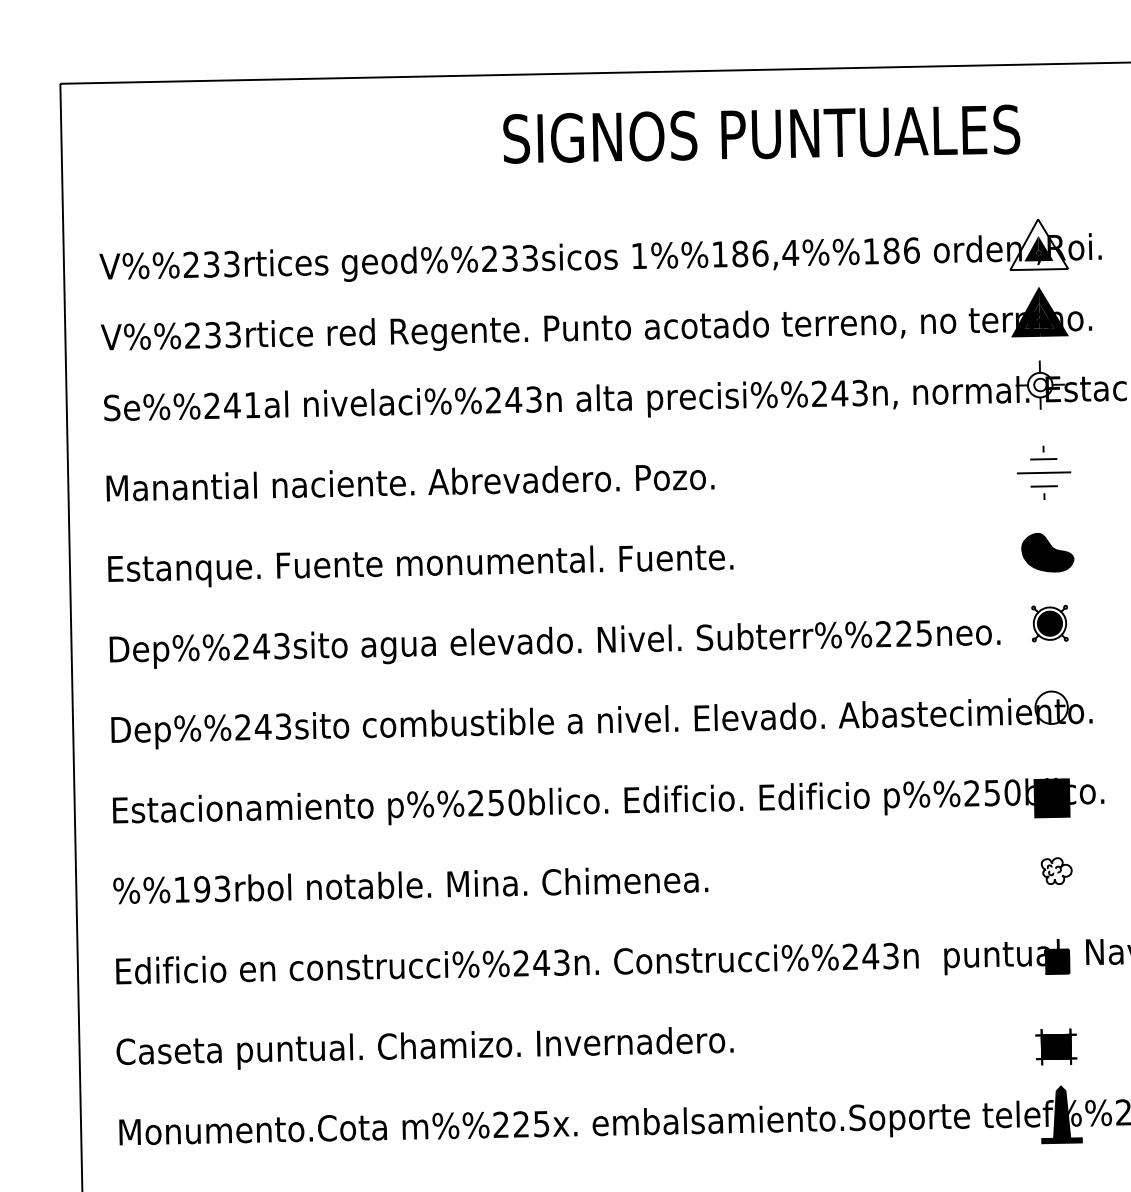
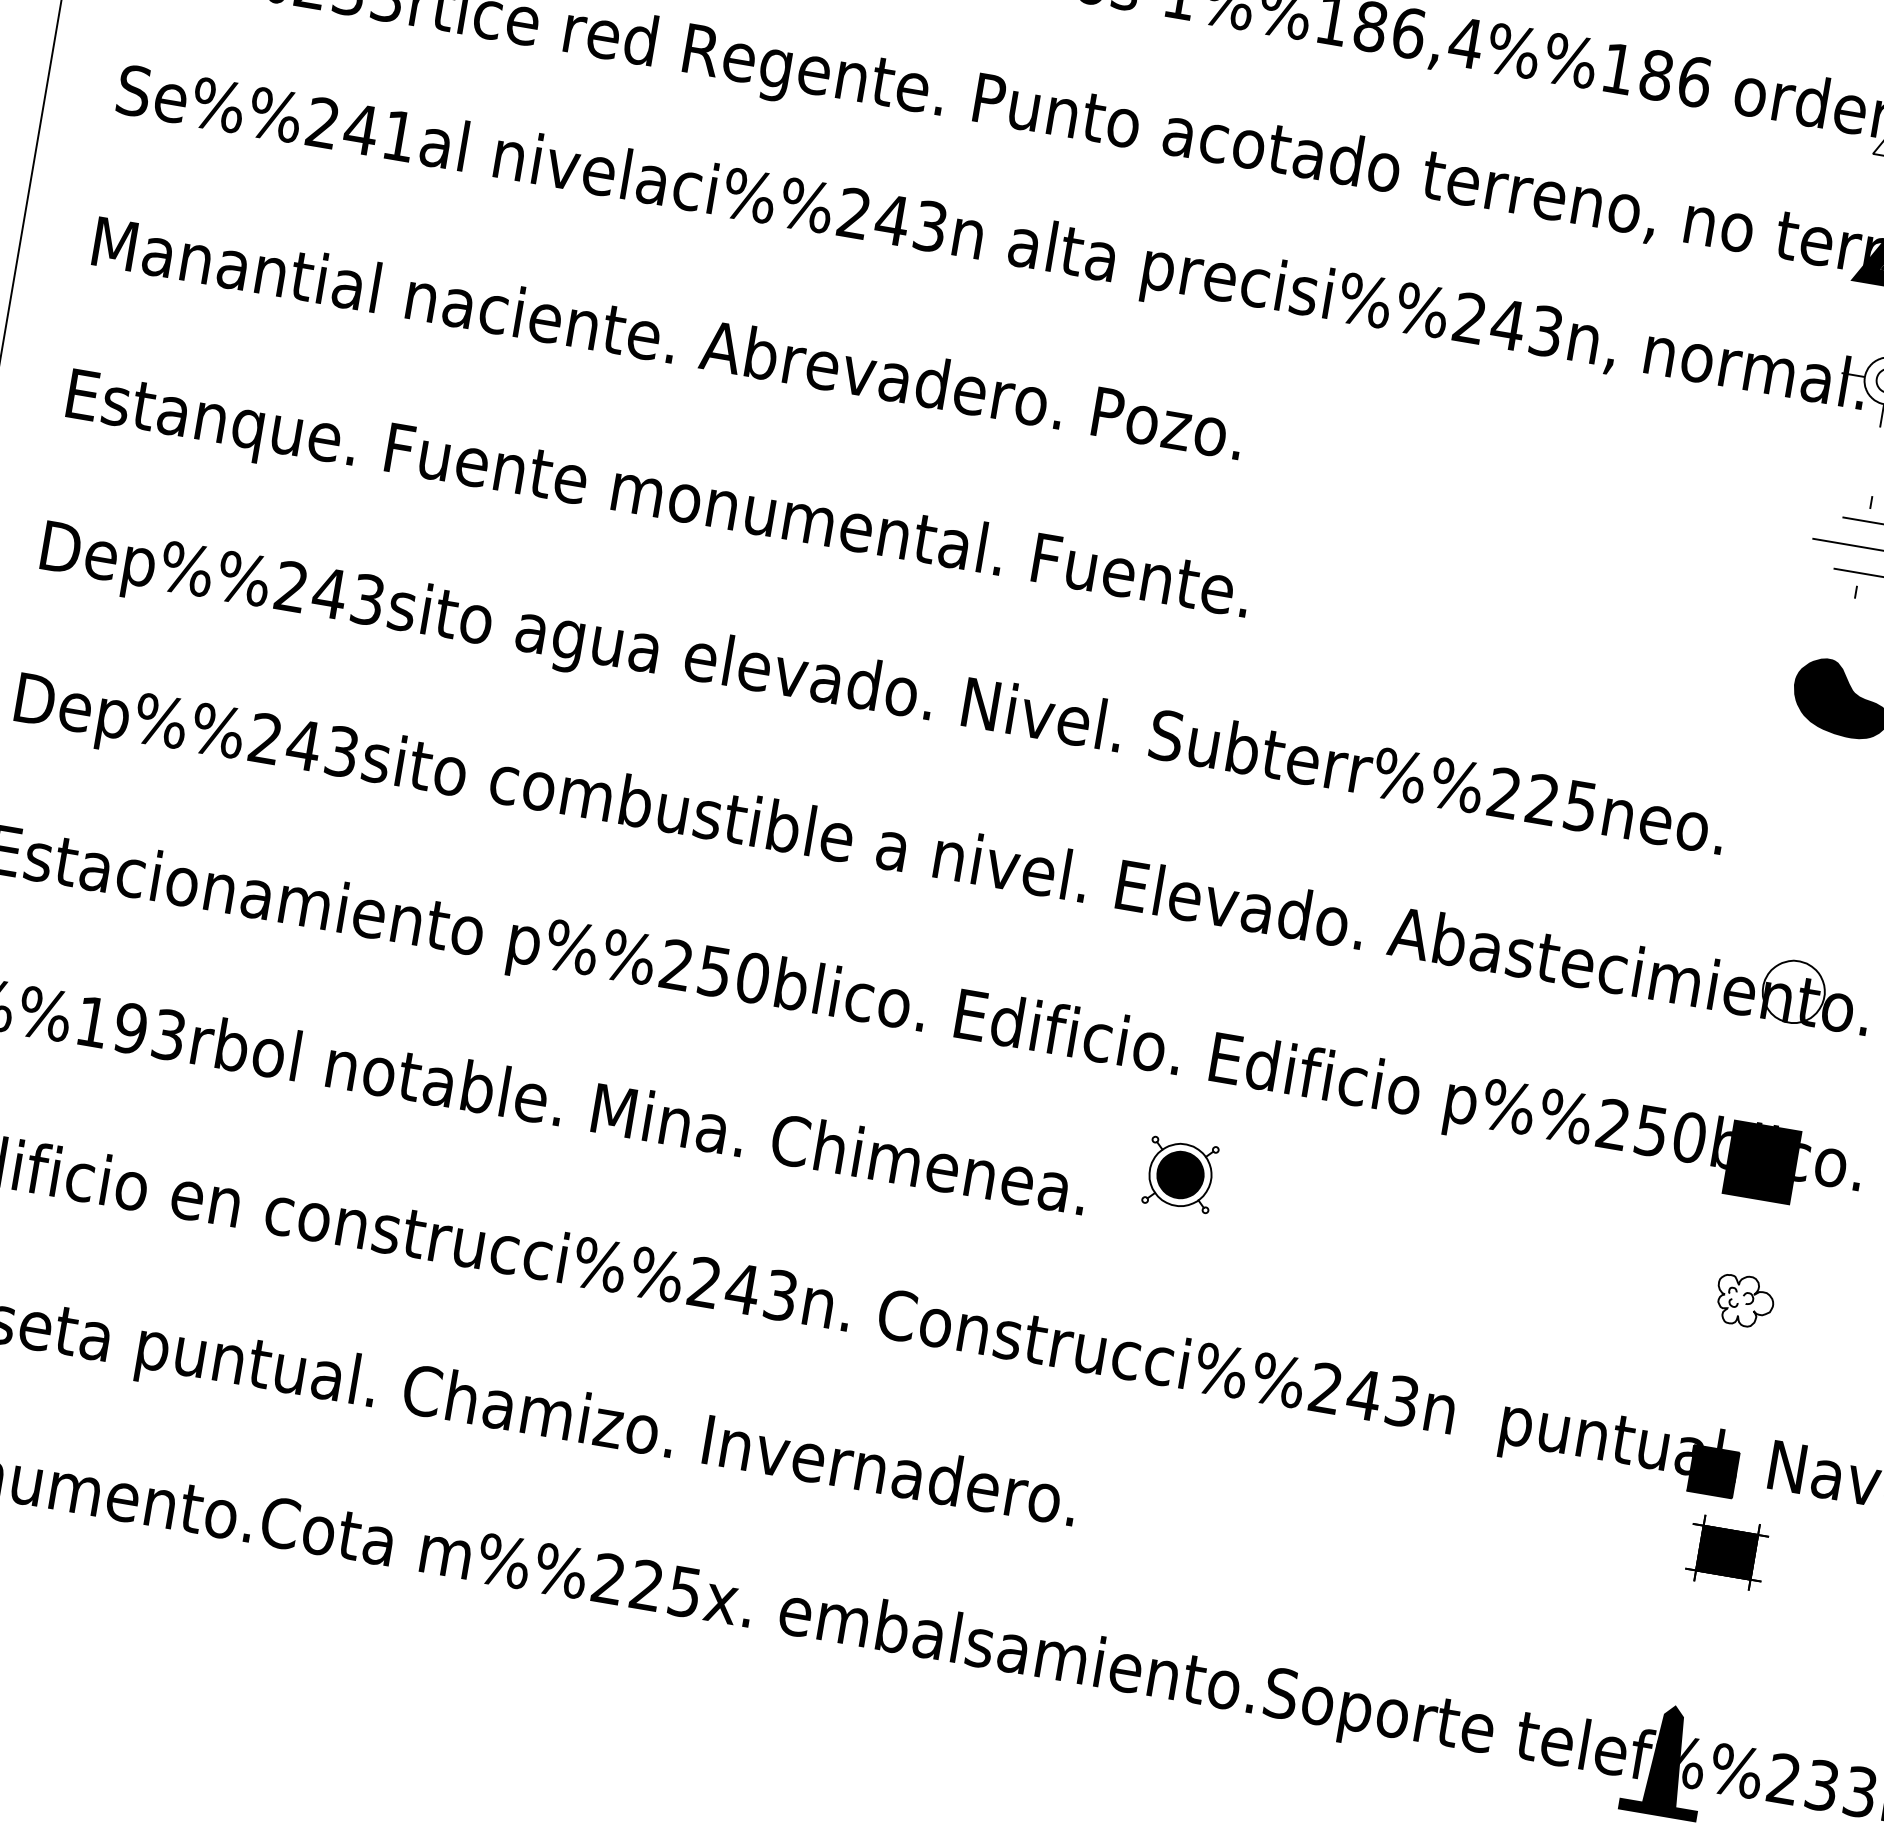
part: (1049, 623) -> (1179, 1174), moved
part: (1056, 1046) -> (1727, 1551), moved

